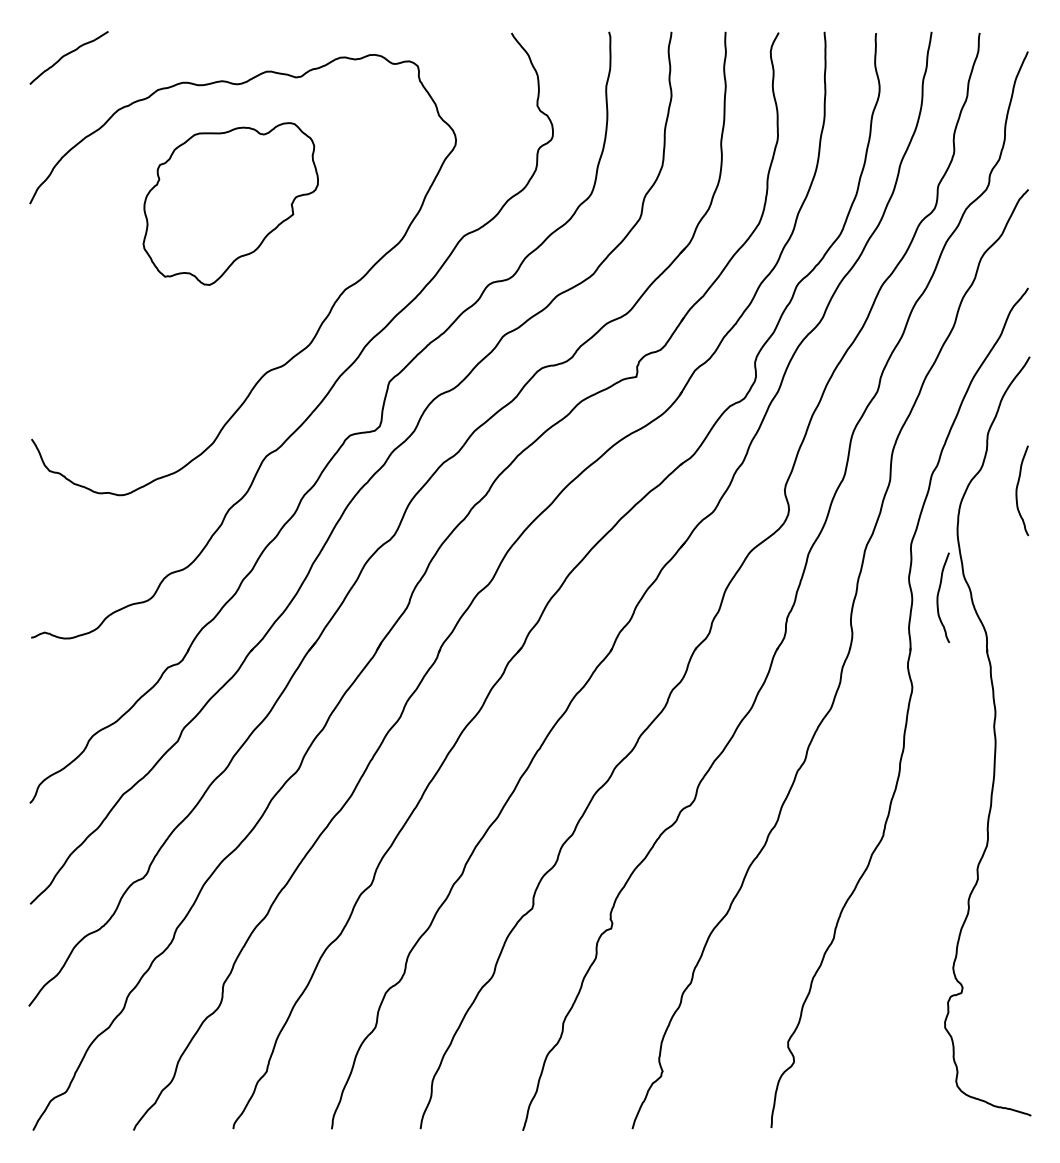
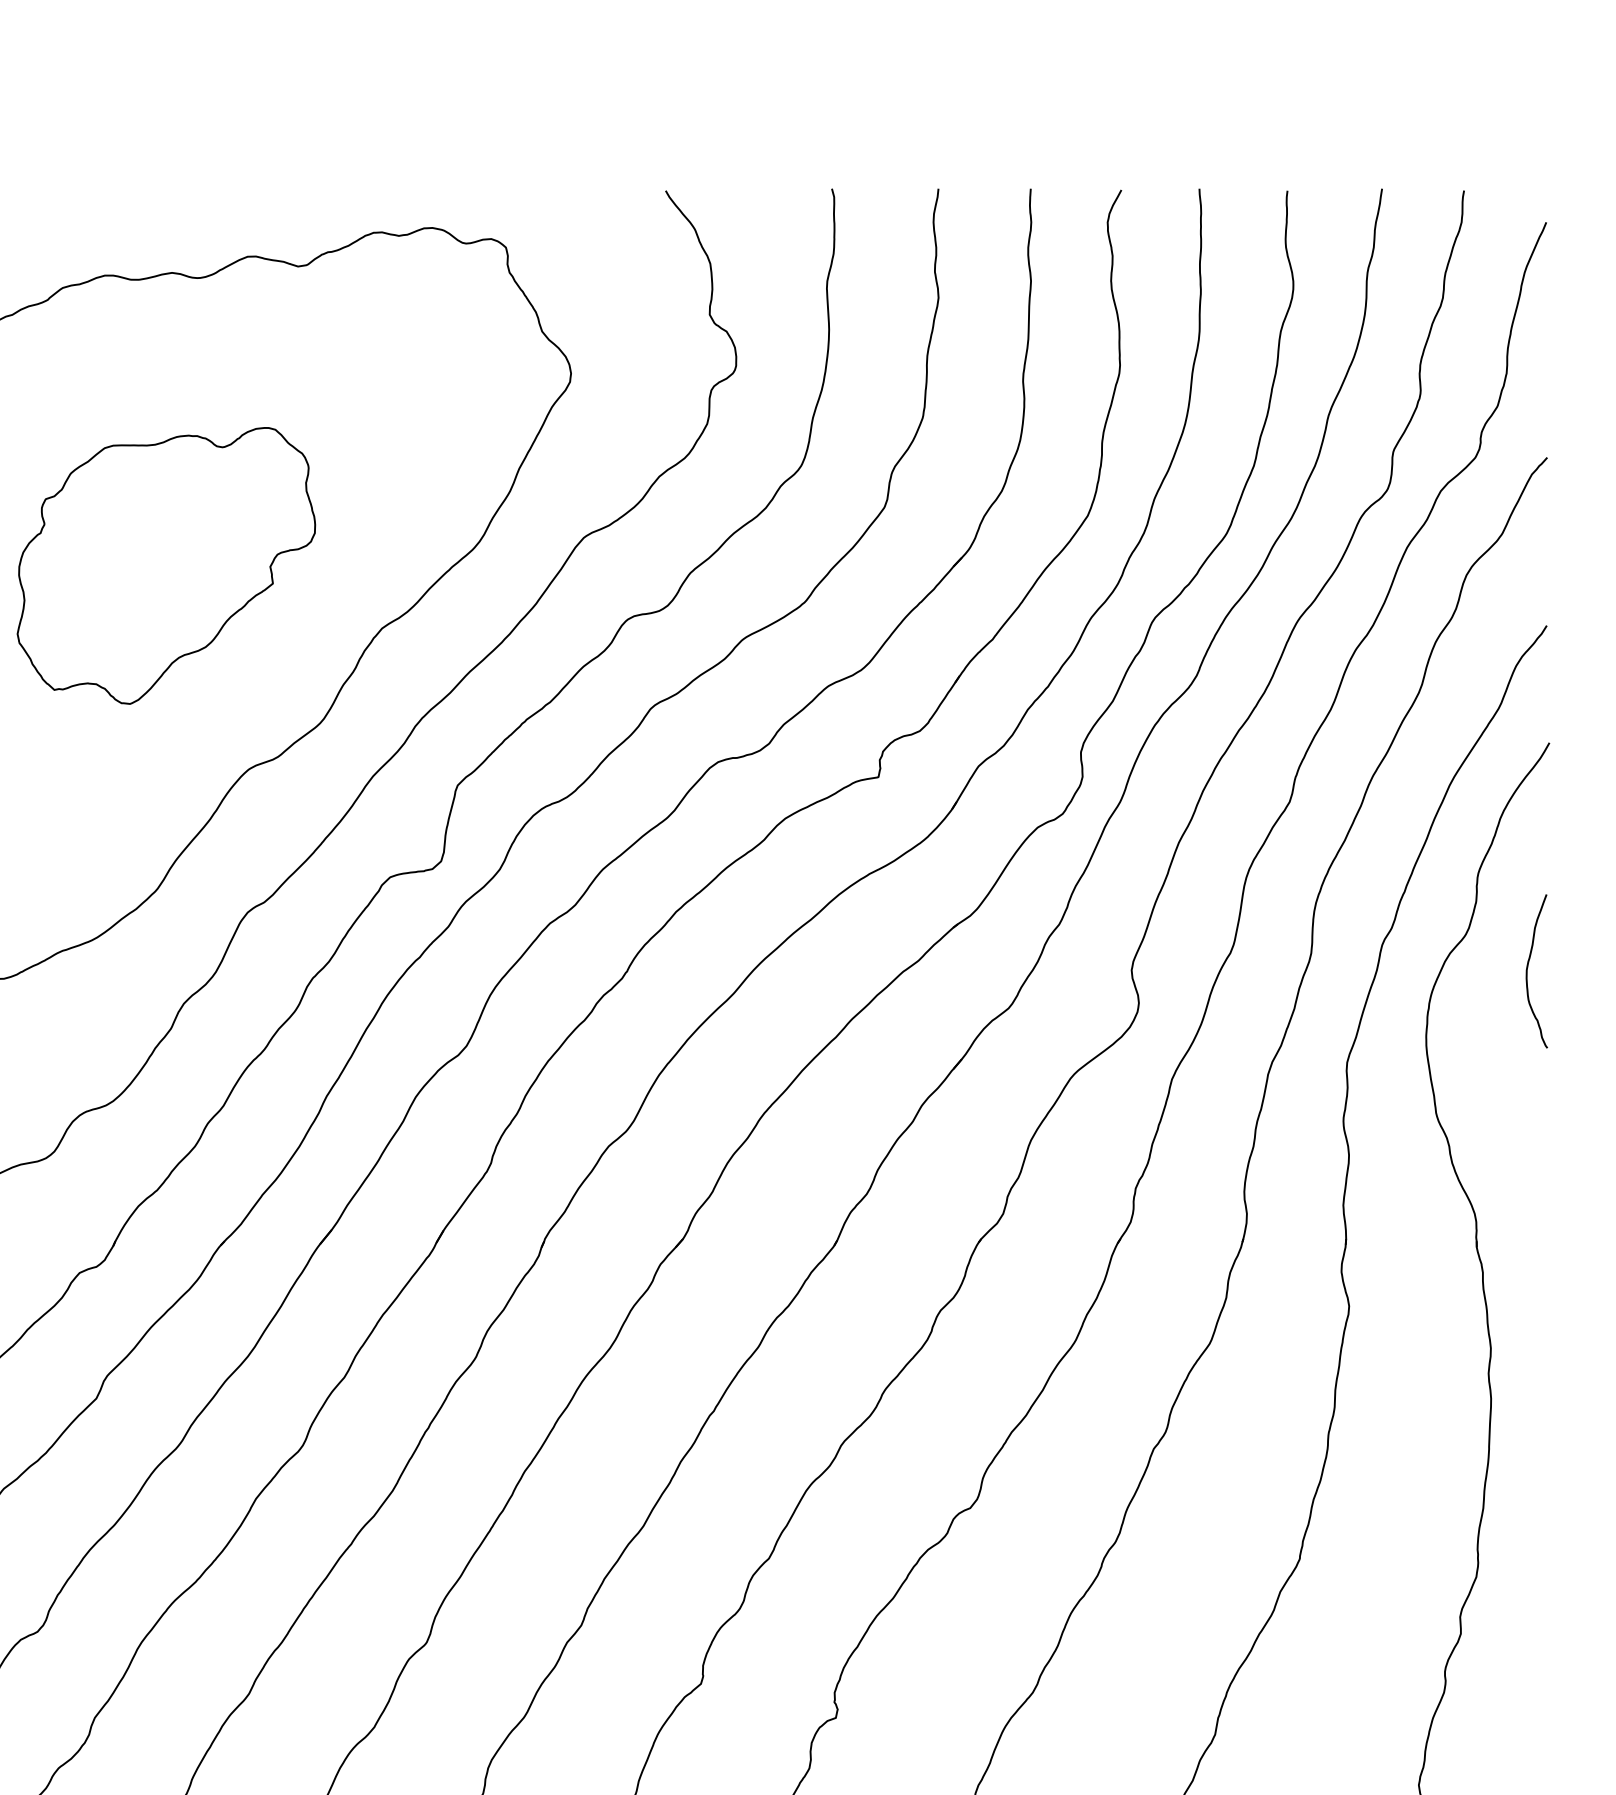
part: (230, 203) -> (165, 565), moved
curve: (938, 597) -> (1393, 1153), removed

